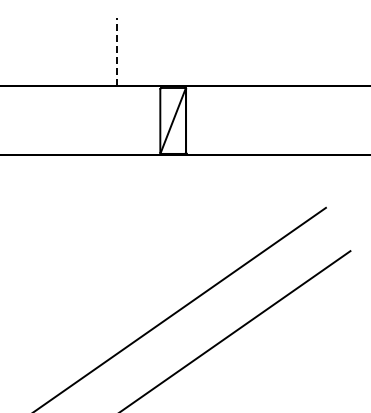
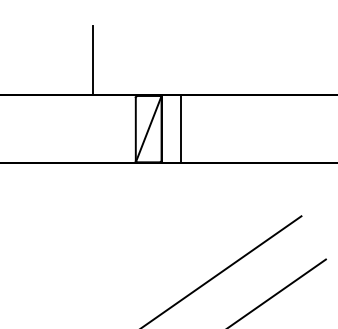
line: (117, 51) -> (92, 59), dashed -> solid
line: (205, 120) -> (180, 128), added

